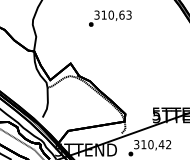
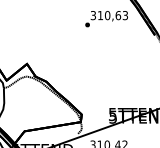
text: (110, 18) -> (106, 18), moved

